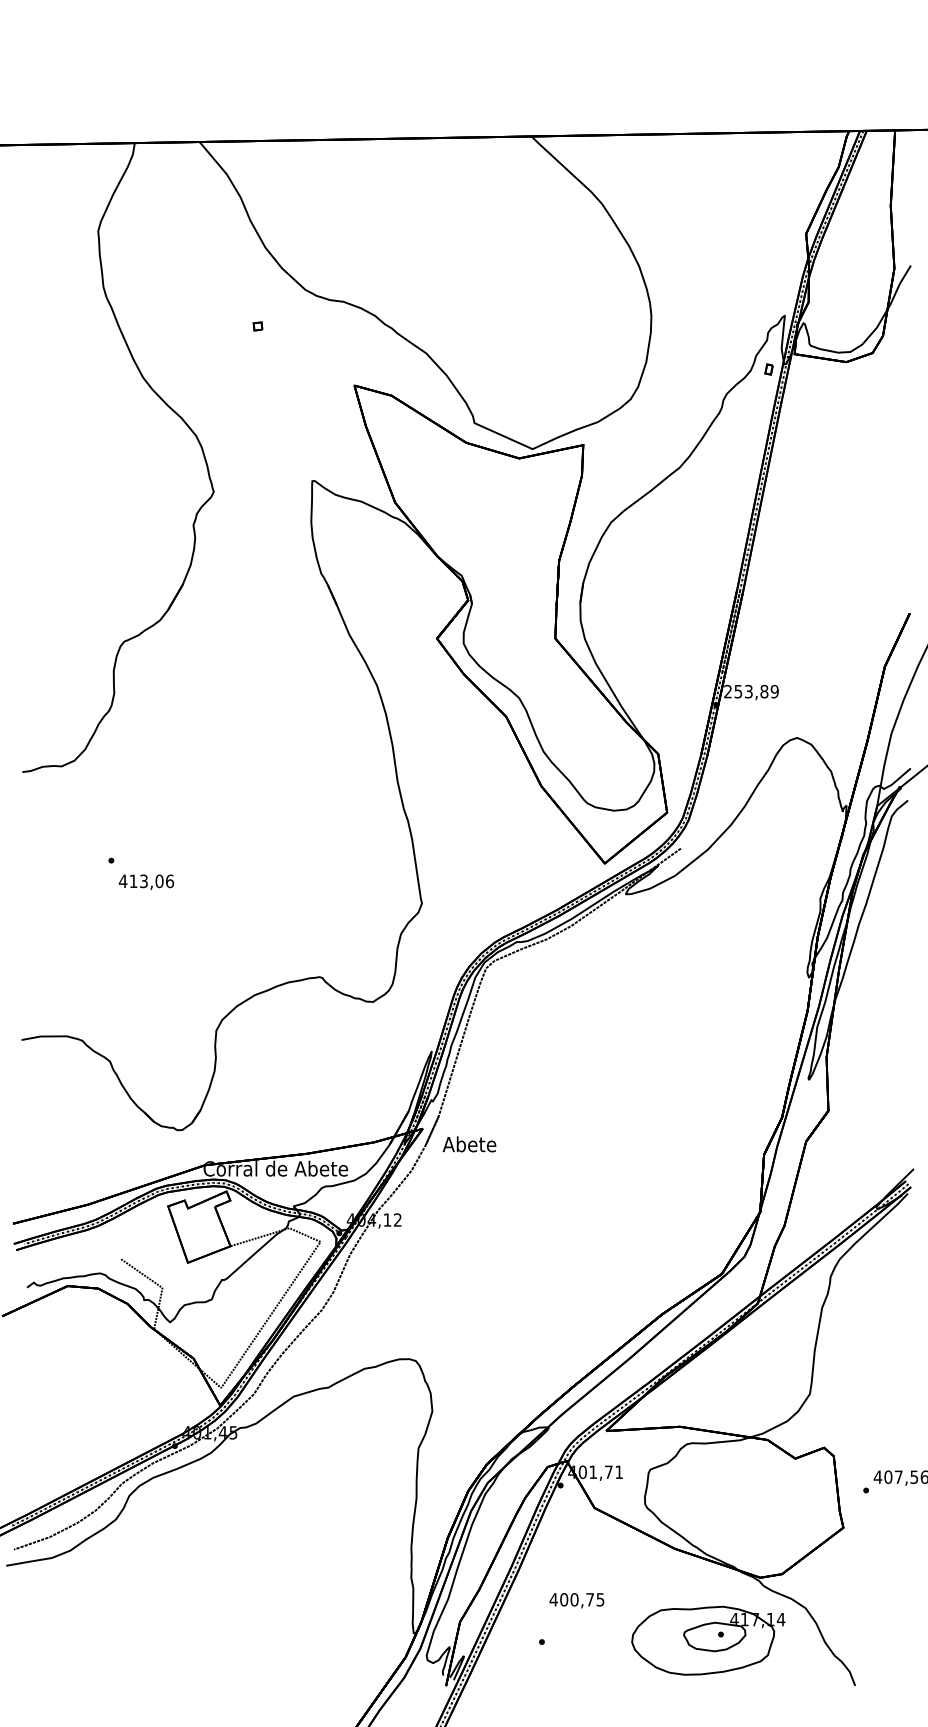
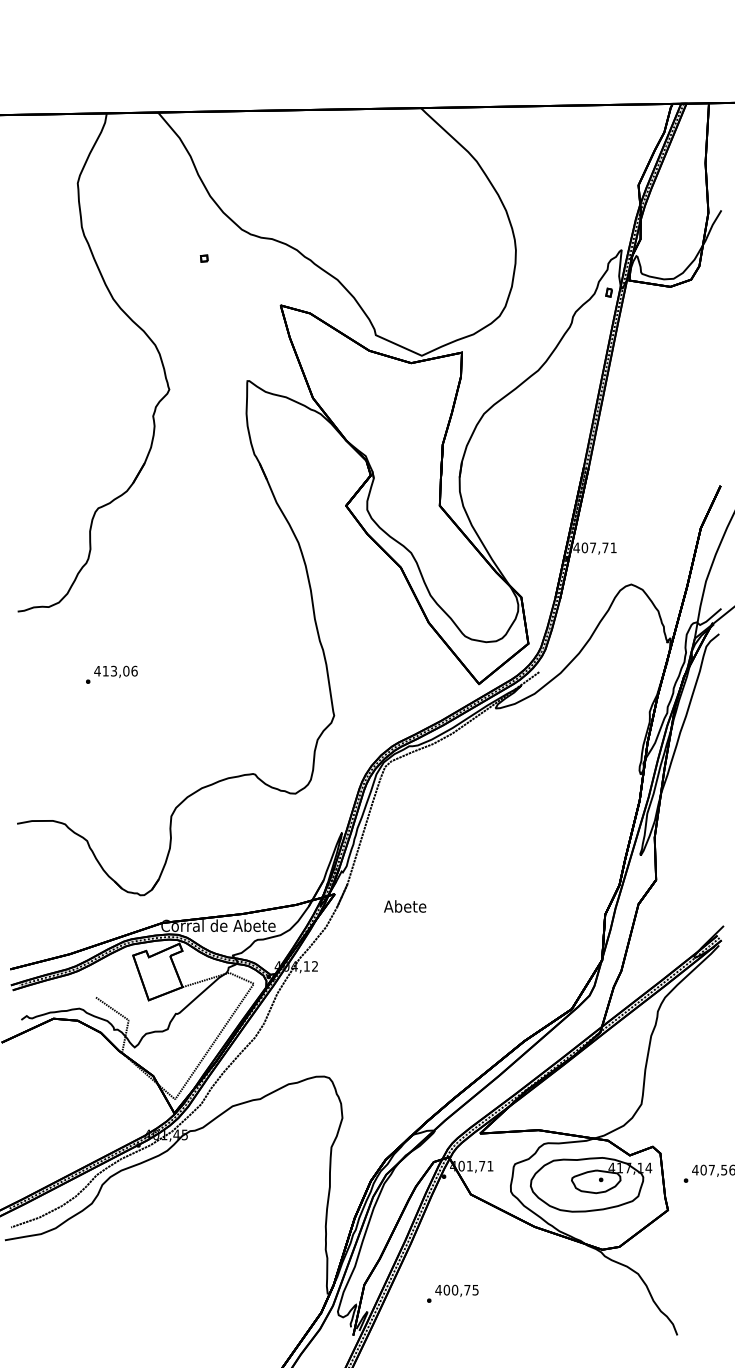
text: (750, 691) -> (594, 547), 253,89 -> 407,71
text: (146, 881) -> (116, 671), moved
text: (469, 1144) -> (405, 906), moved
text: (576, 1600) -> (456, 1290), moved
part: (708, 1640) -> (591, 1184), moved

